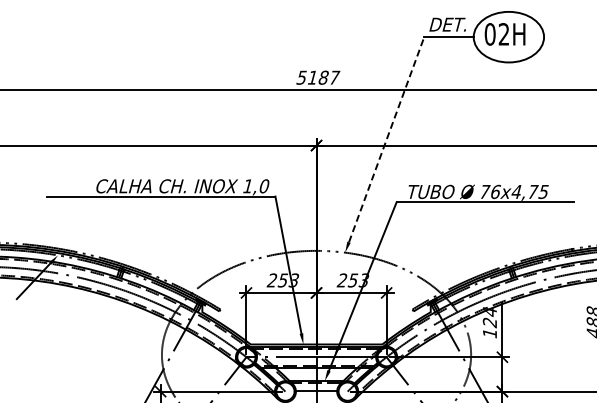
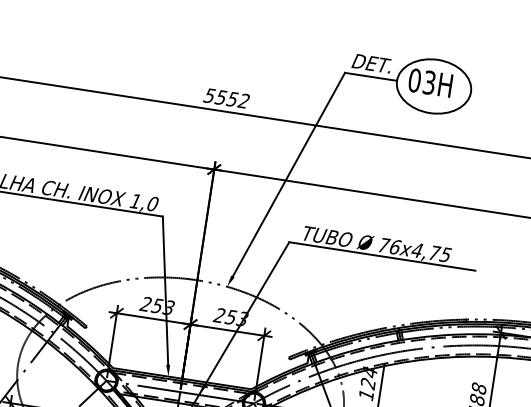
text: (504, 34) -> (429, 82), 02H -> 03H
text: (323, 77) -> (232, 99), 5187 -> 5552
line: (386, 139) -> (288, 174), dashed -> solid

